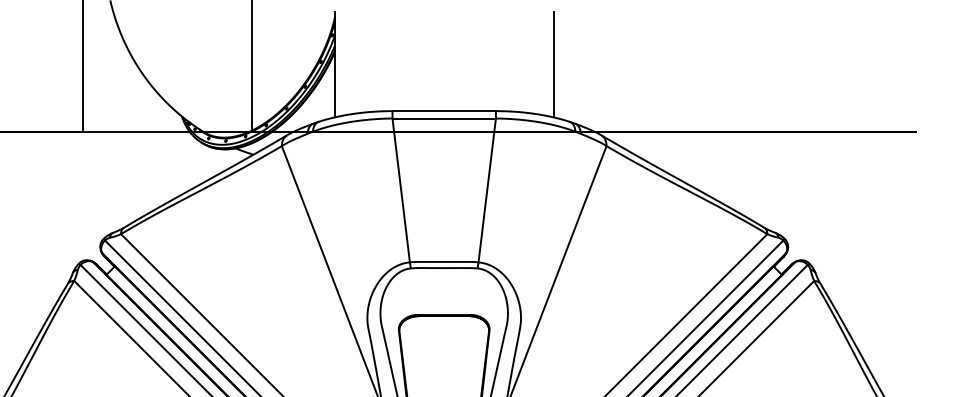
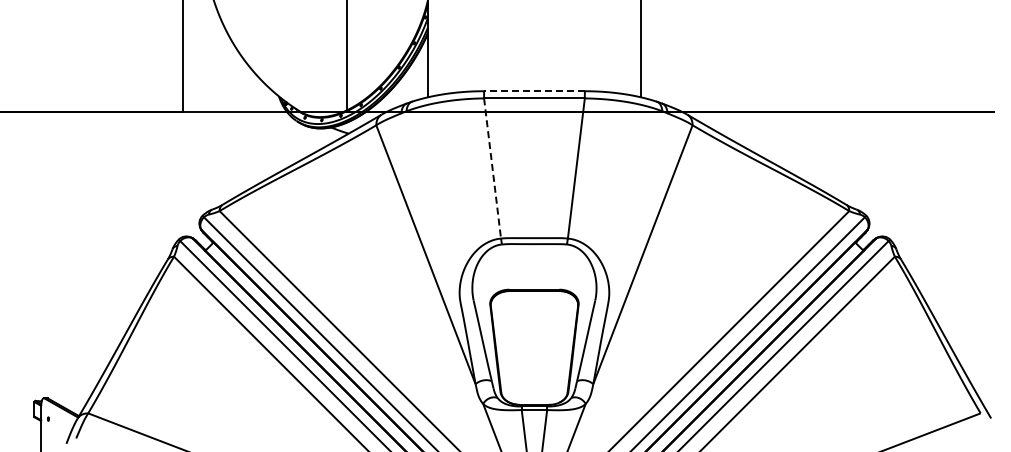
line: (443, 111) -> (533, 91), solid -> dashed
line: (401, 190) -> (492, 168), solid -> dashed

